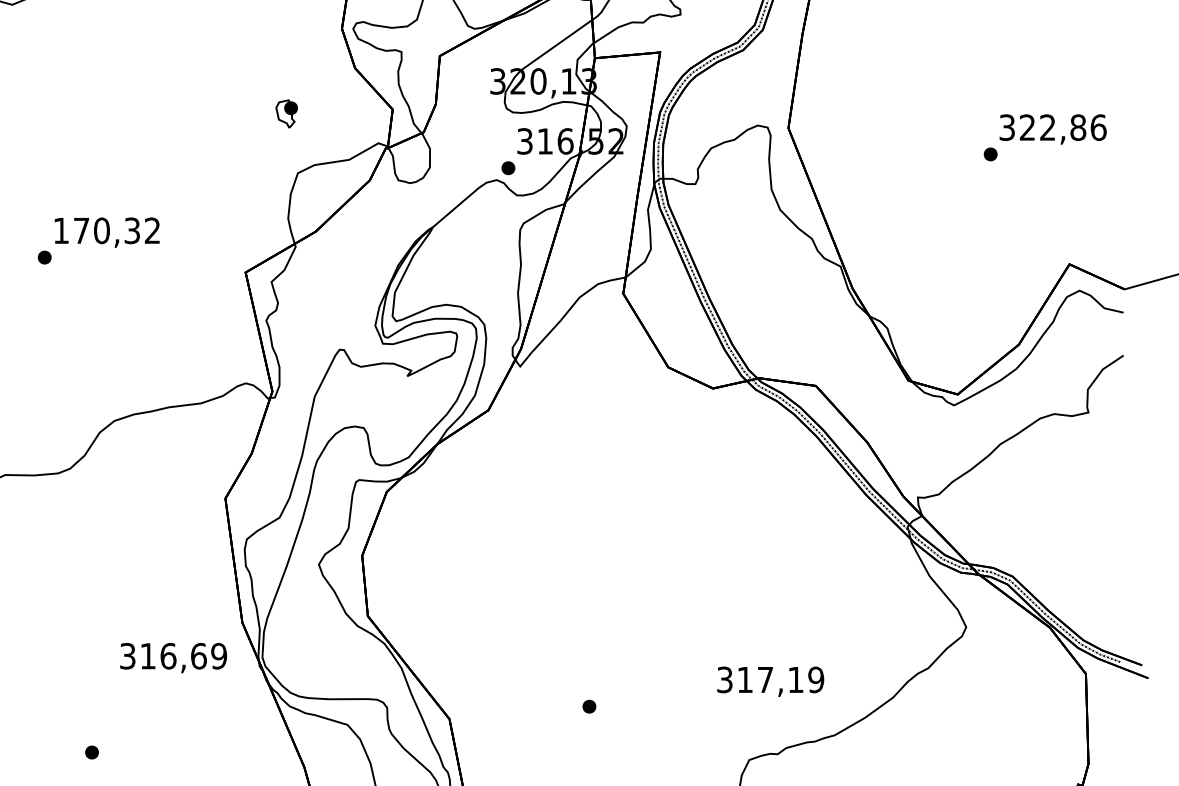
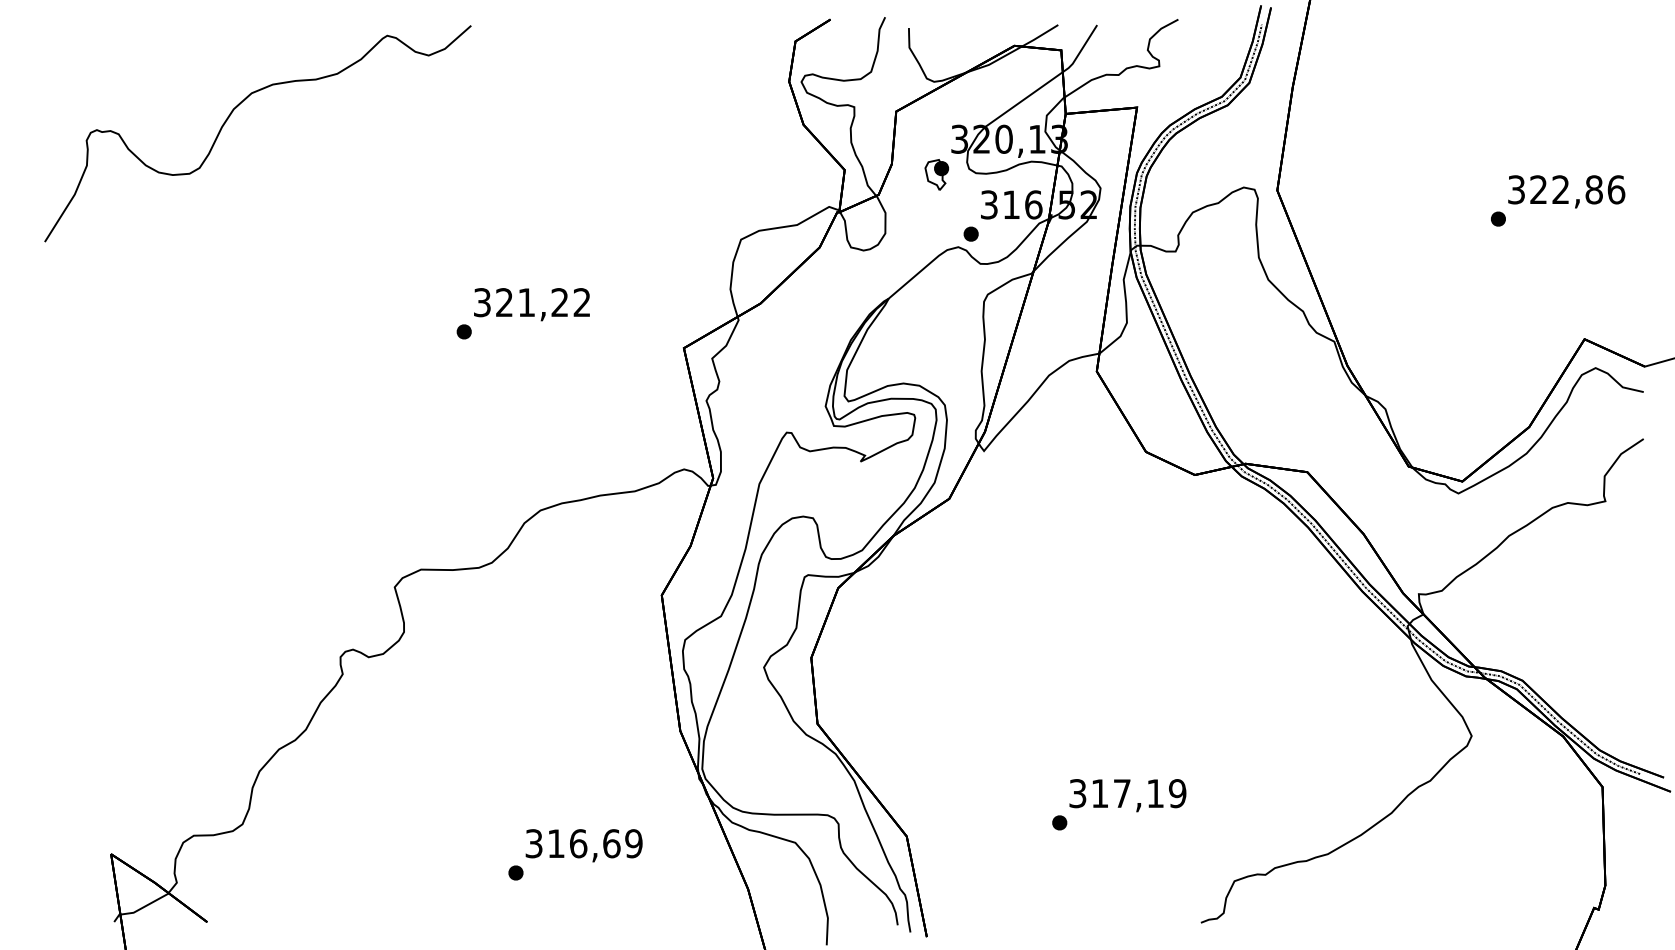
part: (286, 113) -> (936, 174), moved
text: (97, 230) -> (521, 302), 170,32 -> 321,22
text: (173, 657) -> (583, 845), moved
text: (770, 681) -> (1127, 795), moved

